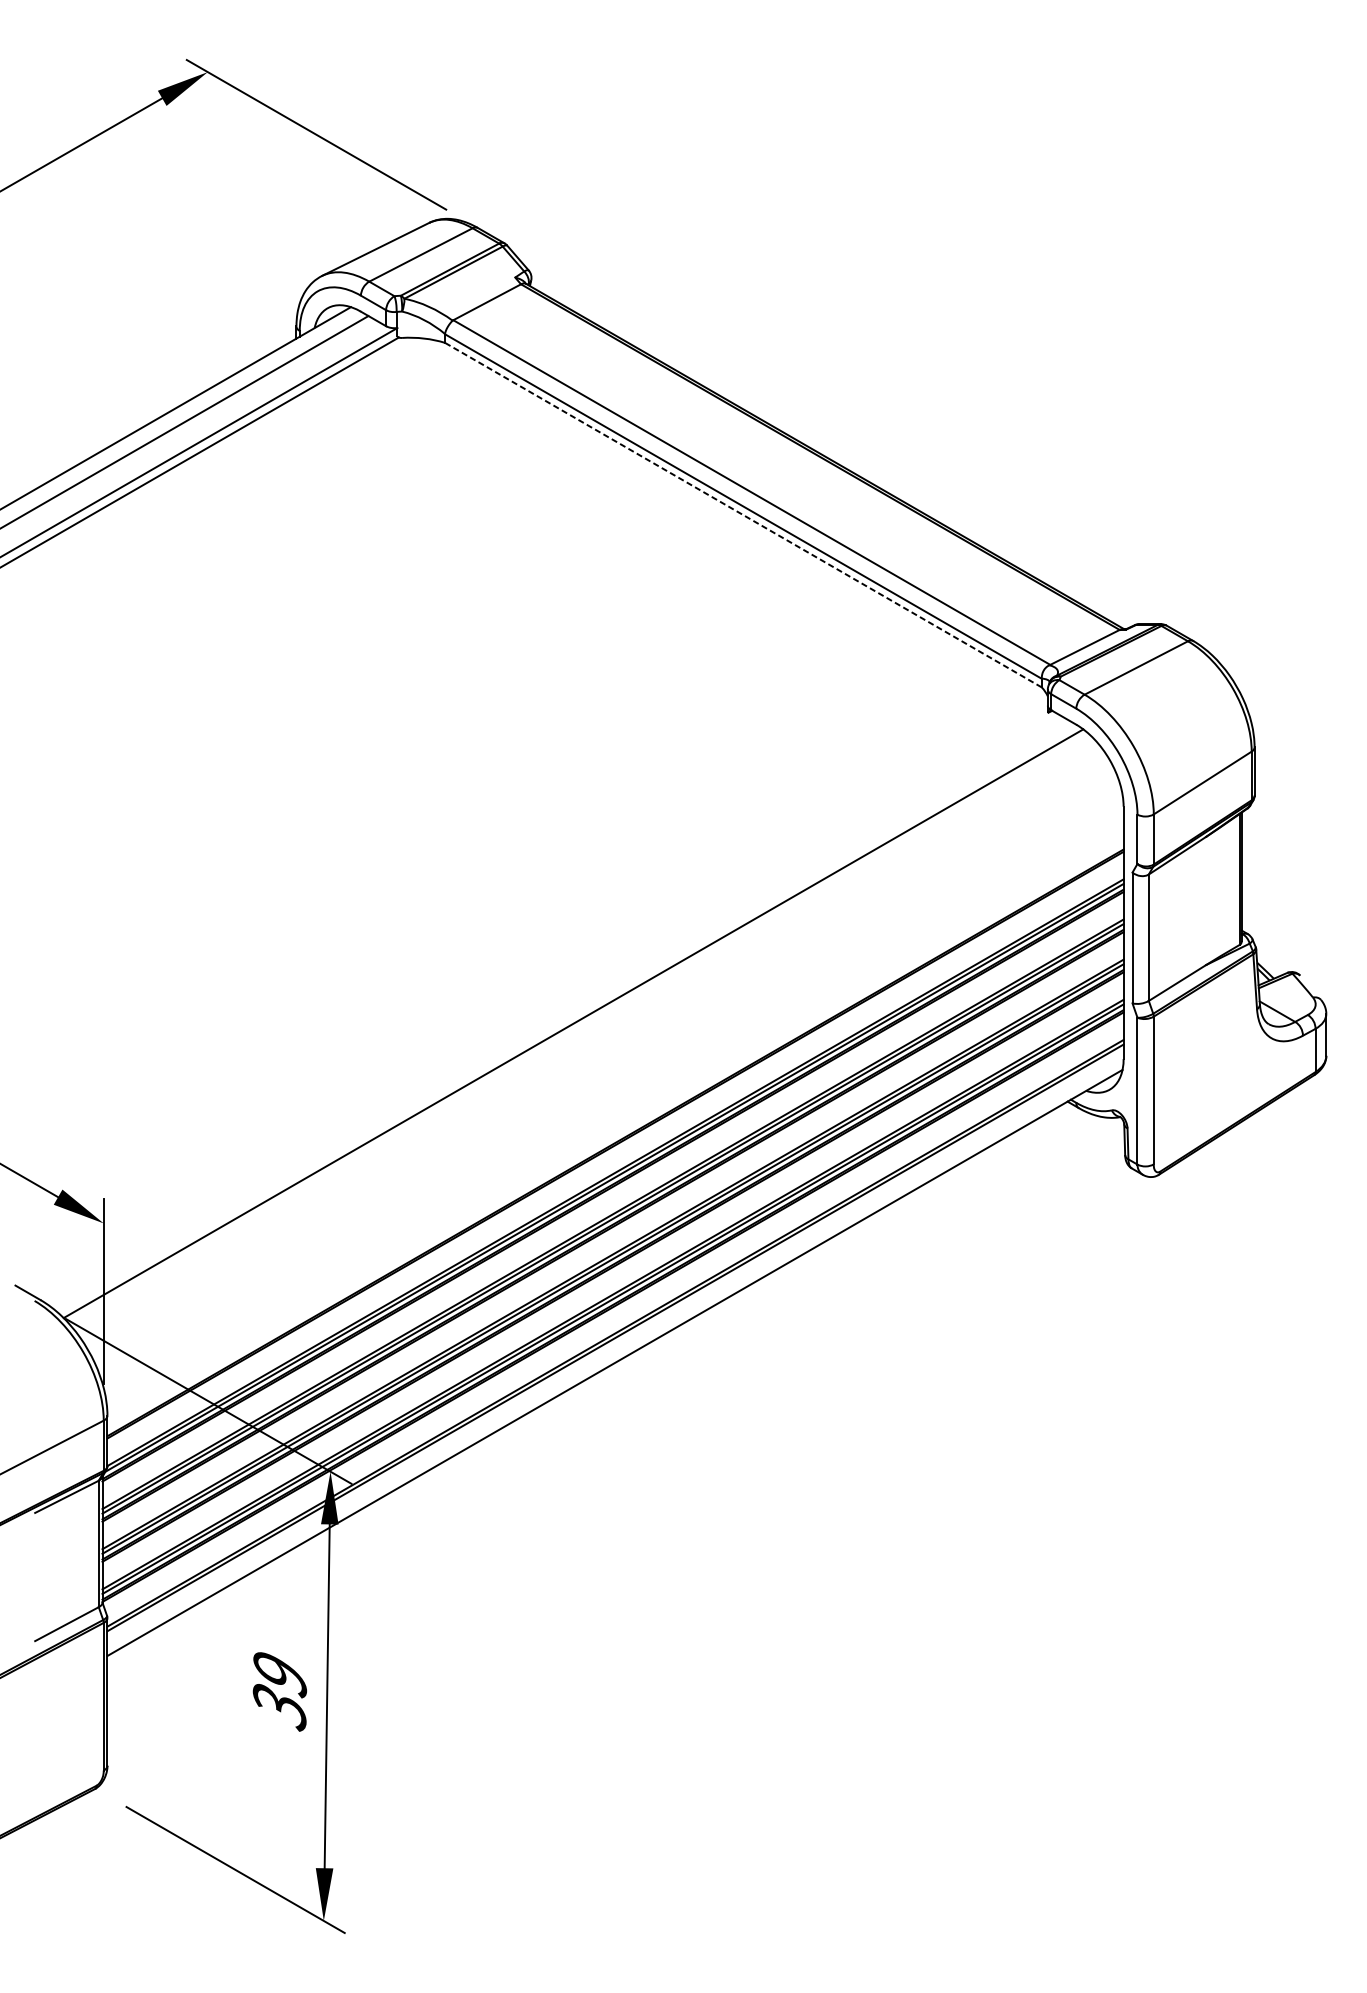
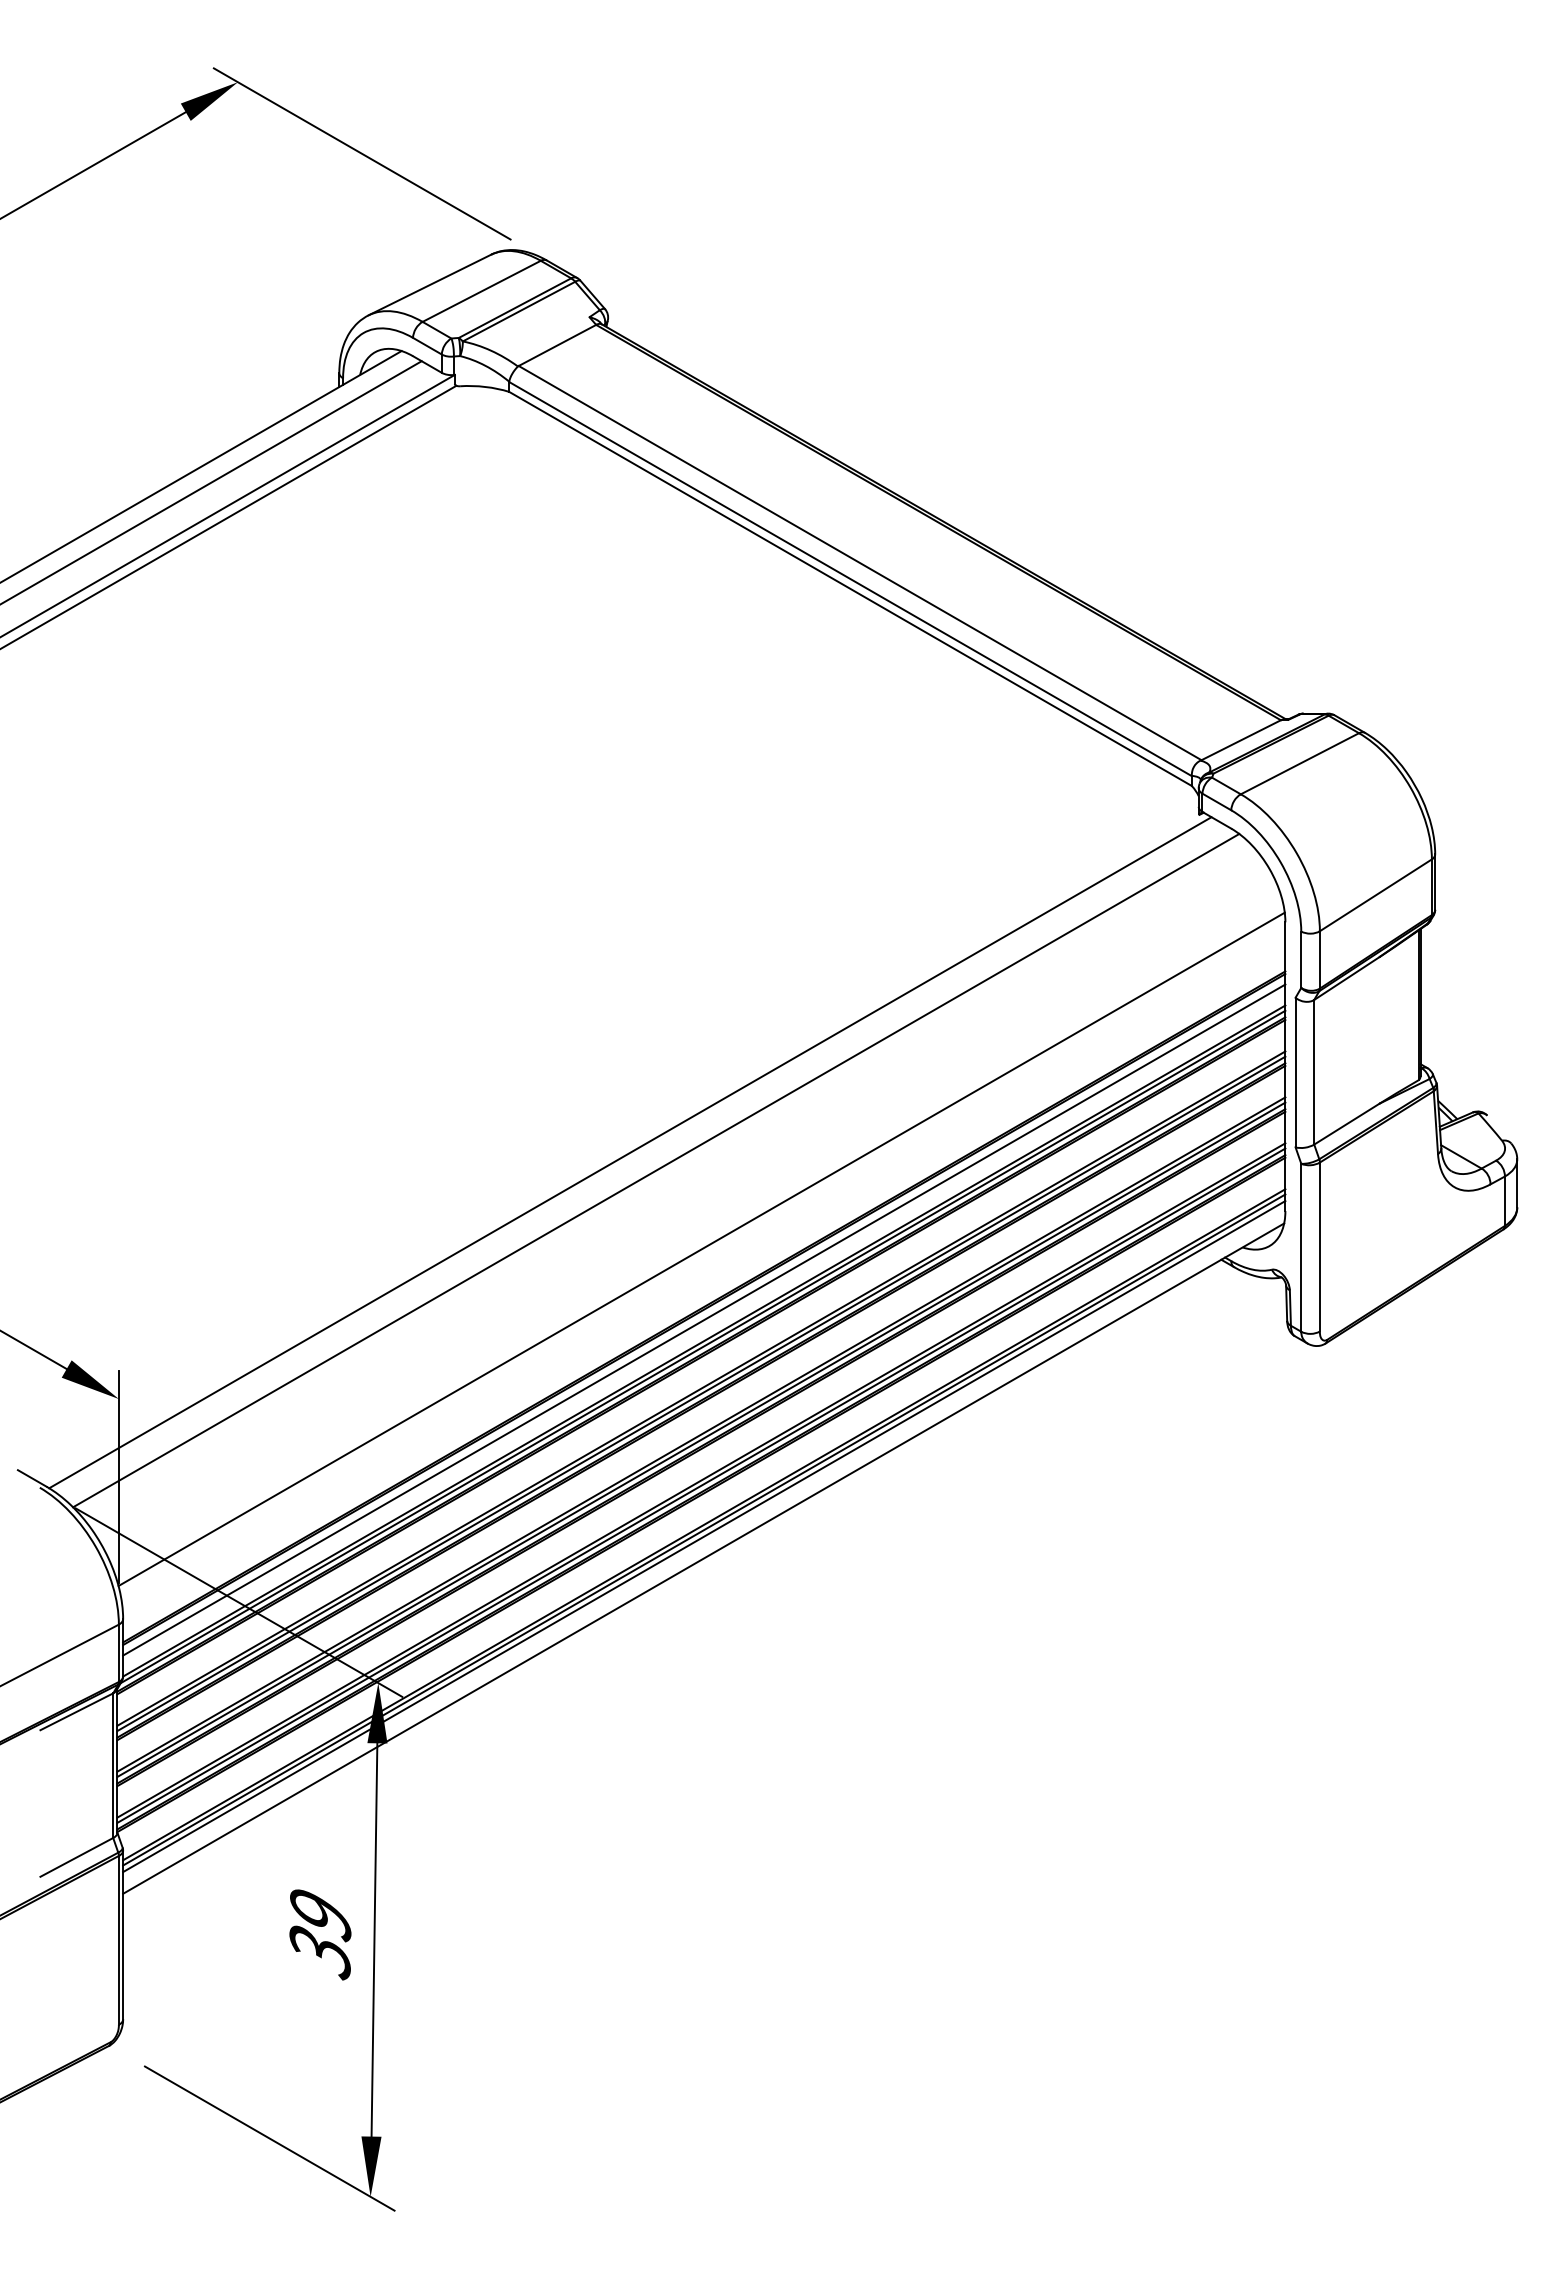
line: (743, 514) -> (850, 588), dashed -> solid
line: (551, 1007) -> (630, 1152), added
line: (613, 1092) -> (701, 1249), added
line: (615, 1153) -> (704, 1319), added
line: (615, 1343) -> (704, 1536), added

